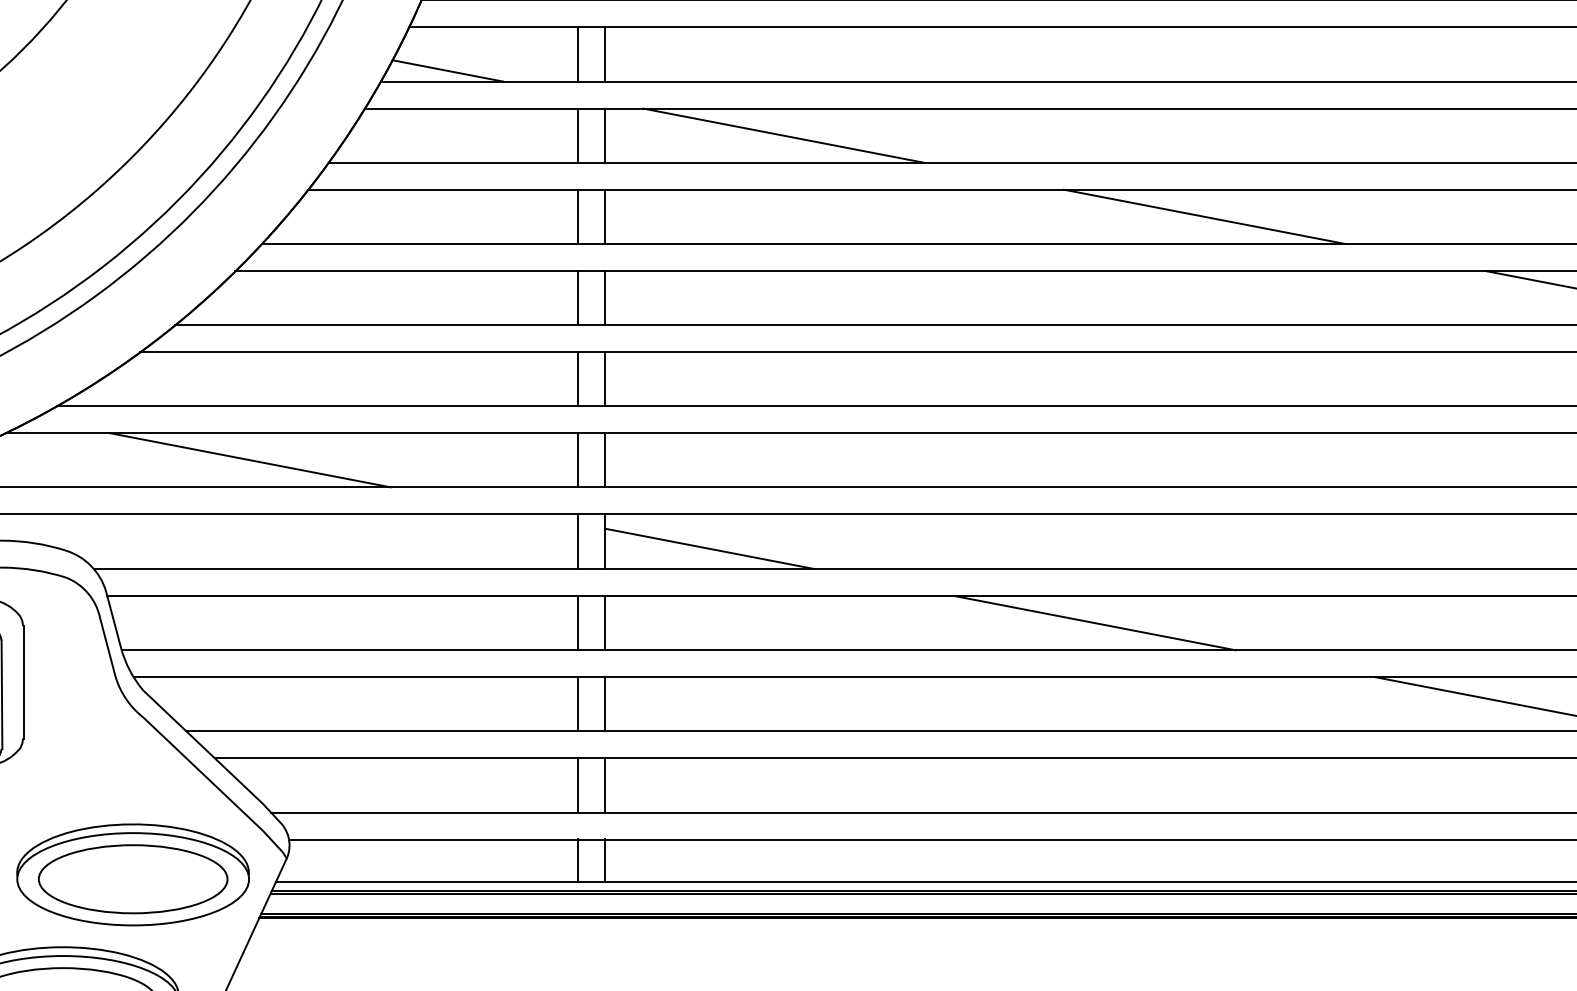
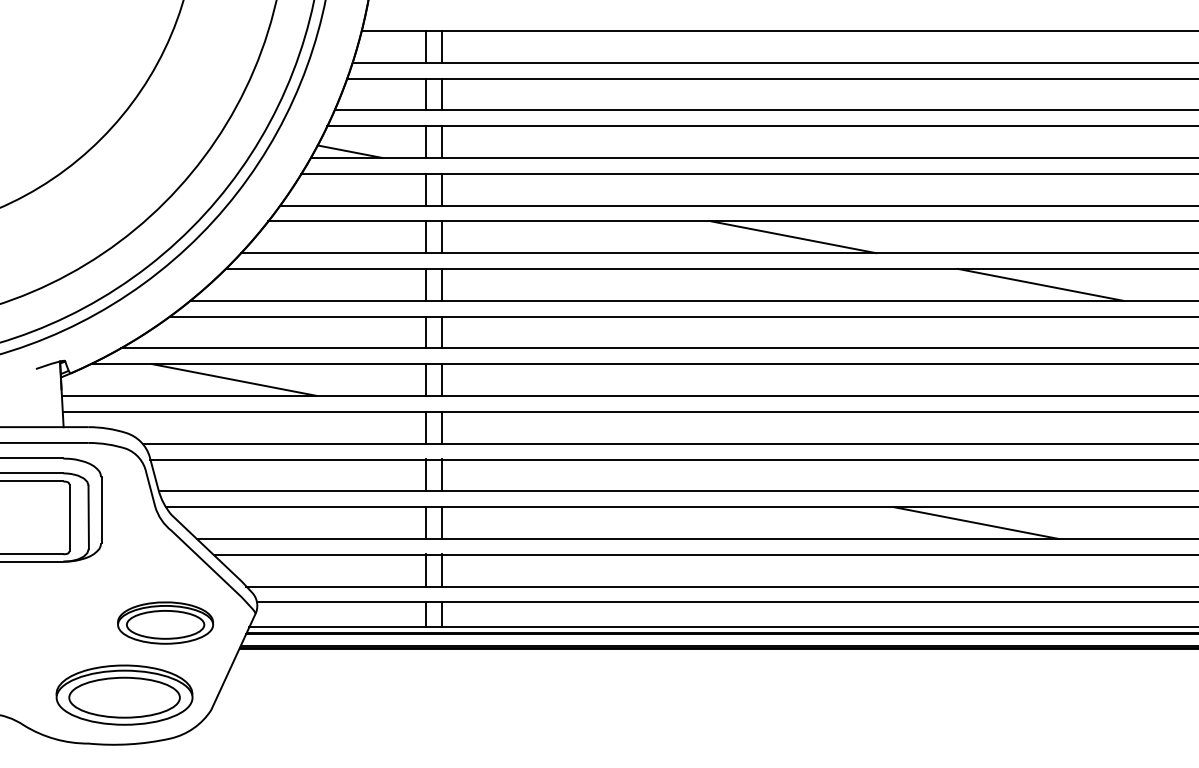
line: (782, 135) -> (546, 189), removed
line: (709, 548) -> (503, 431), removed
line: (1094, 623) -> (729, 475), removed
part: (132, 873) -> (165, 622), size x0.7

